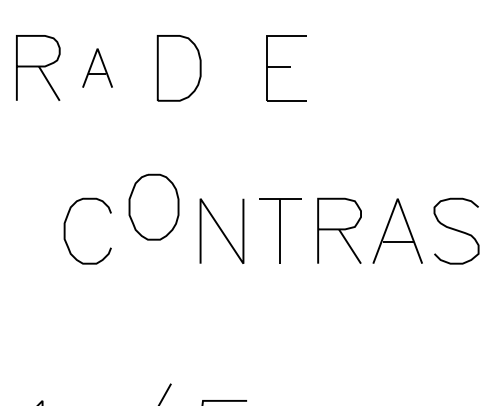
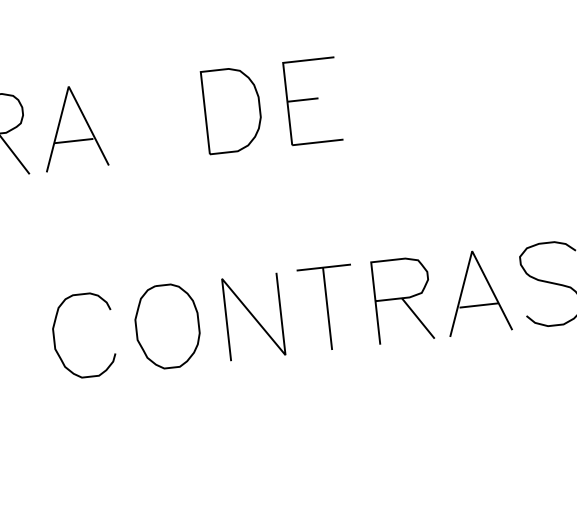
part: (97, 67) -> (72, 126), size x1.67
part: (178, 68) -> (231, 110), moved
part: (153, 206) -> (166, 325), moved

